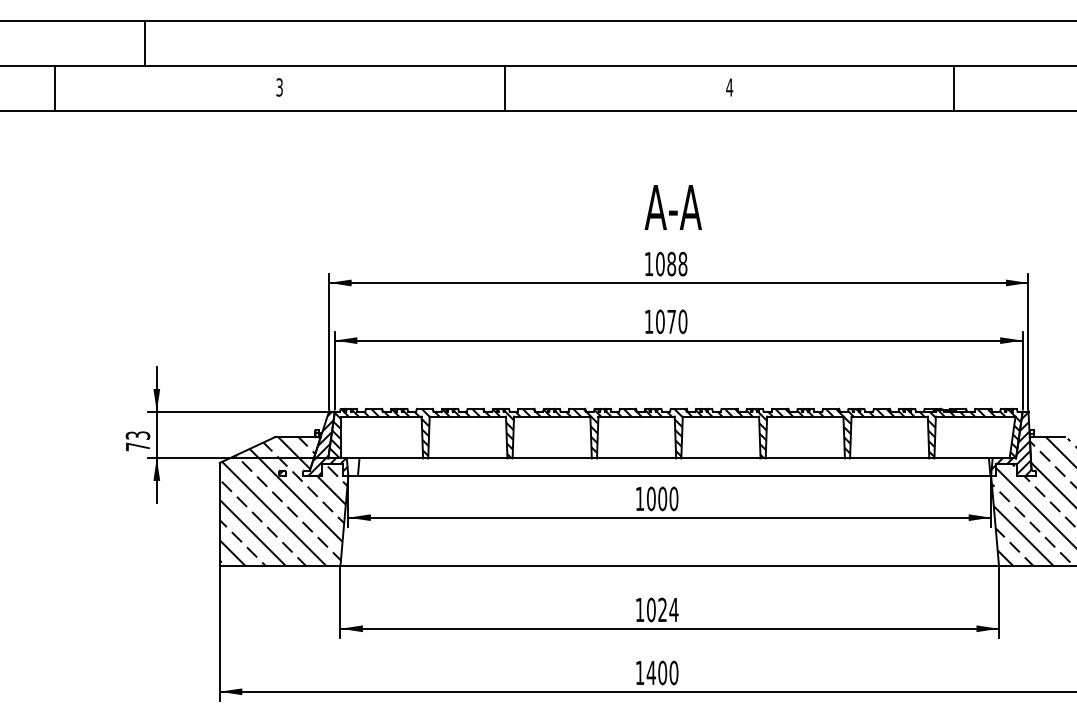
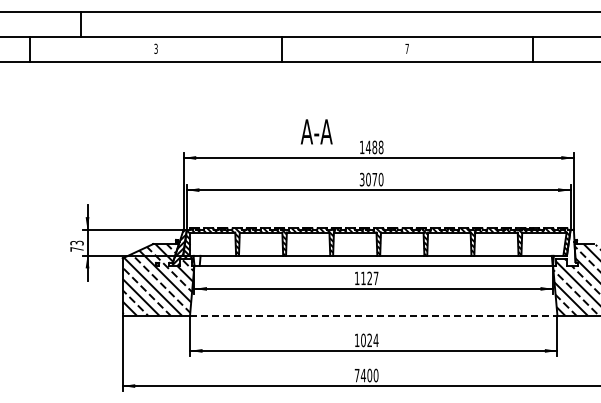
text: (730, 86) -> (407, 48), 4 -> 7
text: (672, 206) -> (316, 131), moved
text: (660, 264) -> (368, 147), 1088 -> 1488
text: (647, 321) -> (361, 179), 1070 -> 3070
hatch: (1013, 443) -> (565, 247), removed
text: (662, 499) -> (369, 278), 1000 -> 1127
line: (669, 565) -> (373, 315), solid -> dashed
text: (638, 672) -> (356, 375), 1400 -> 7400

